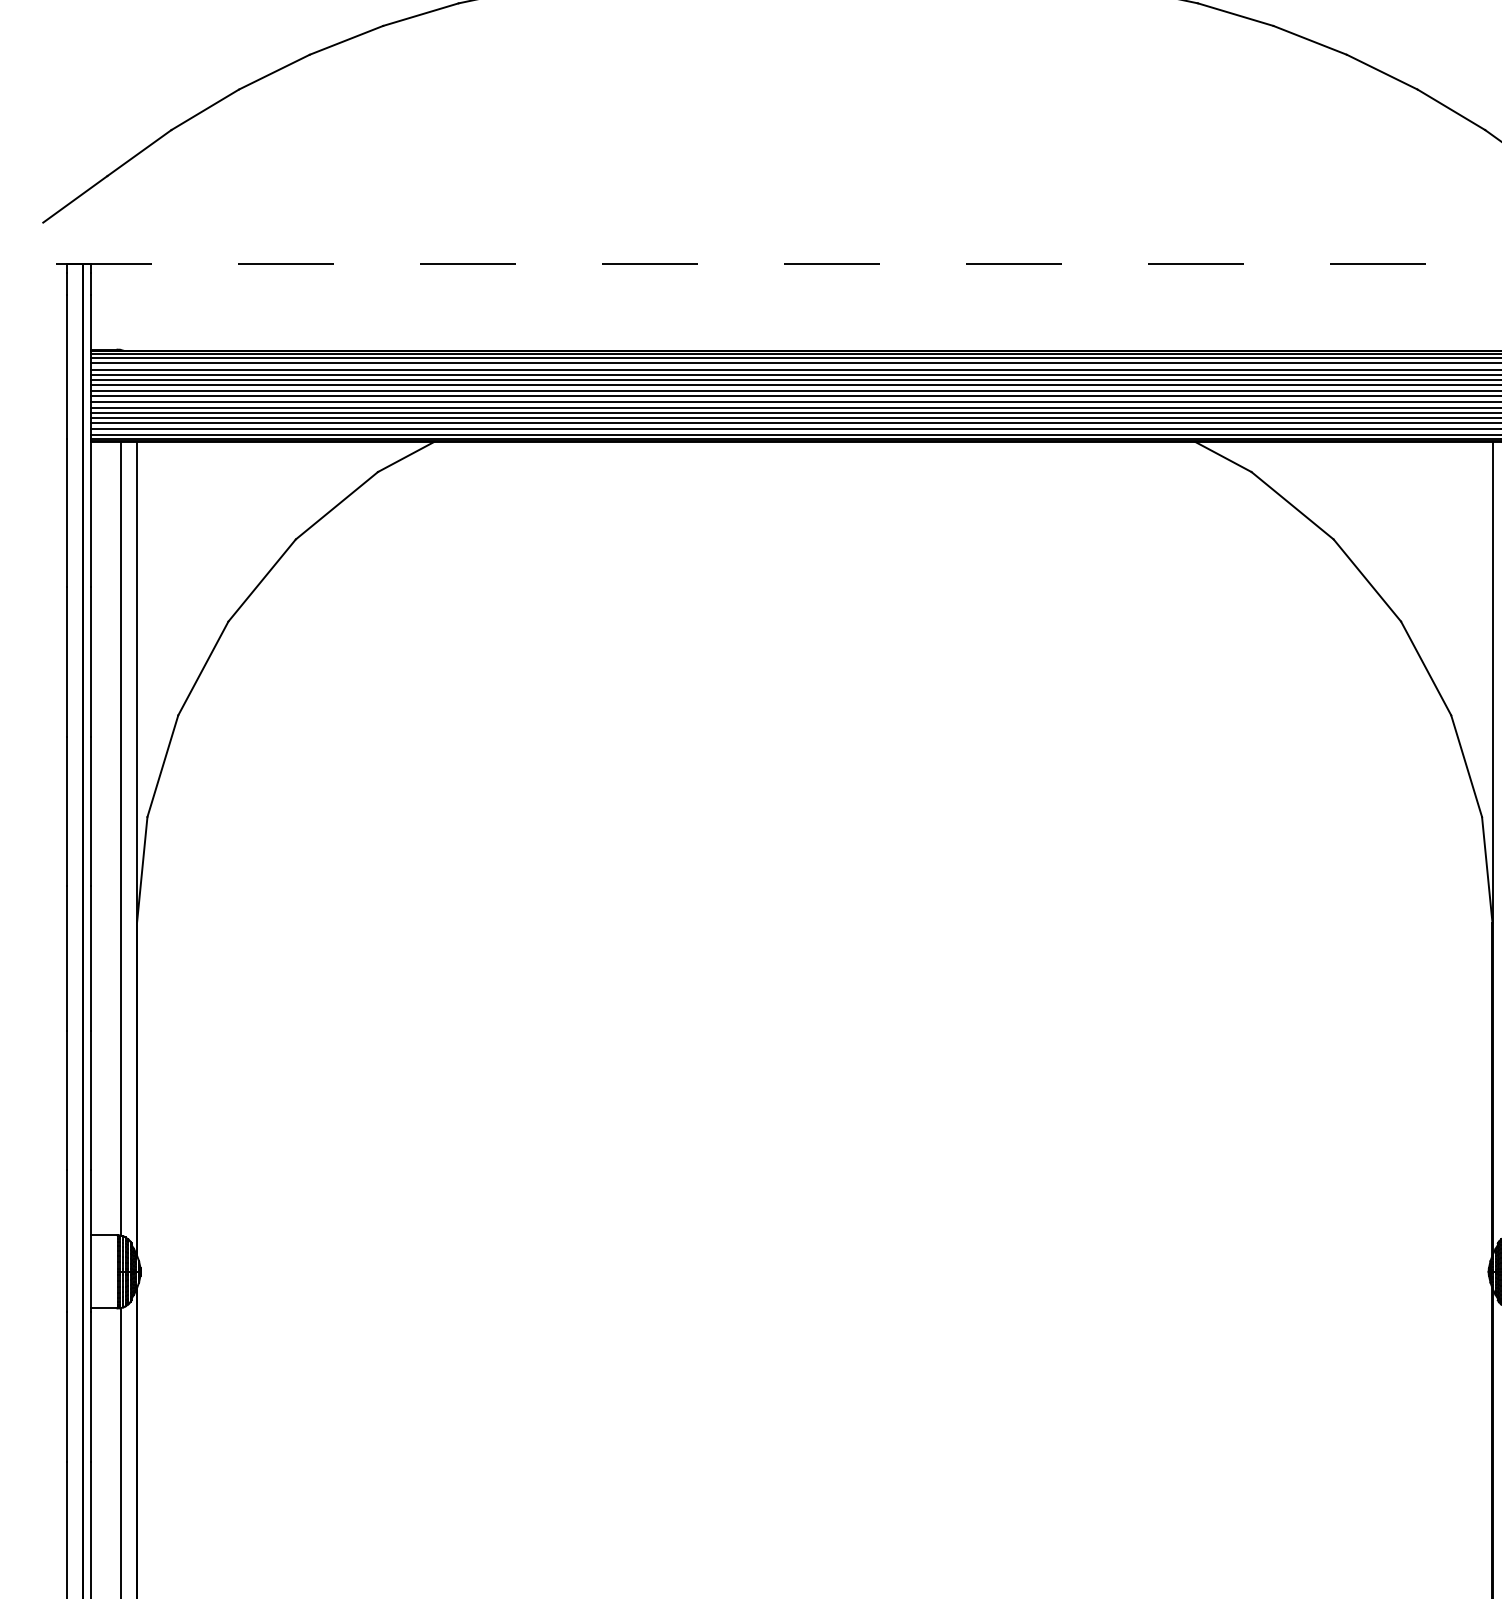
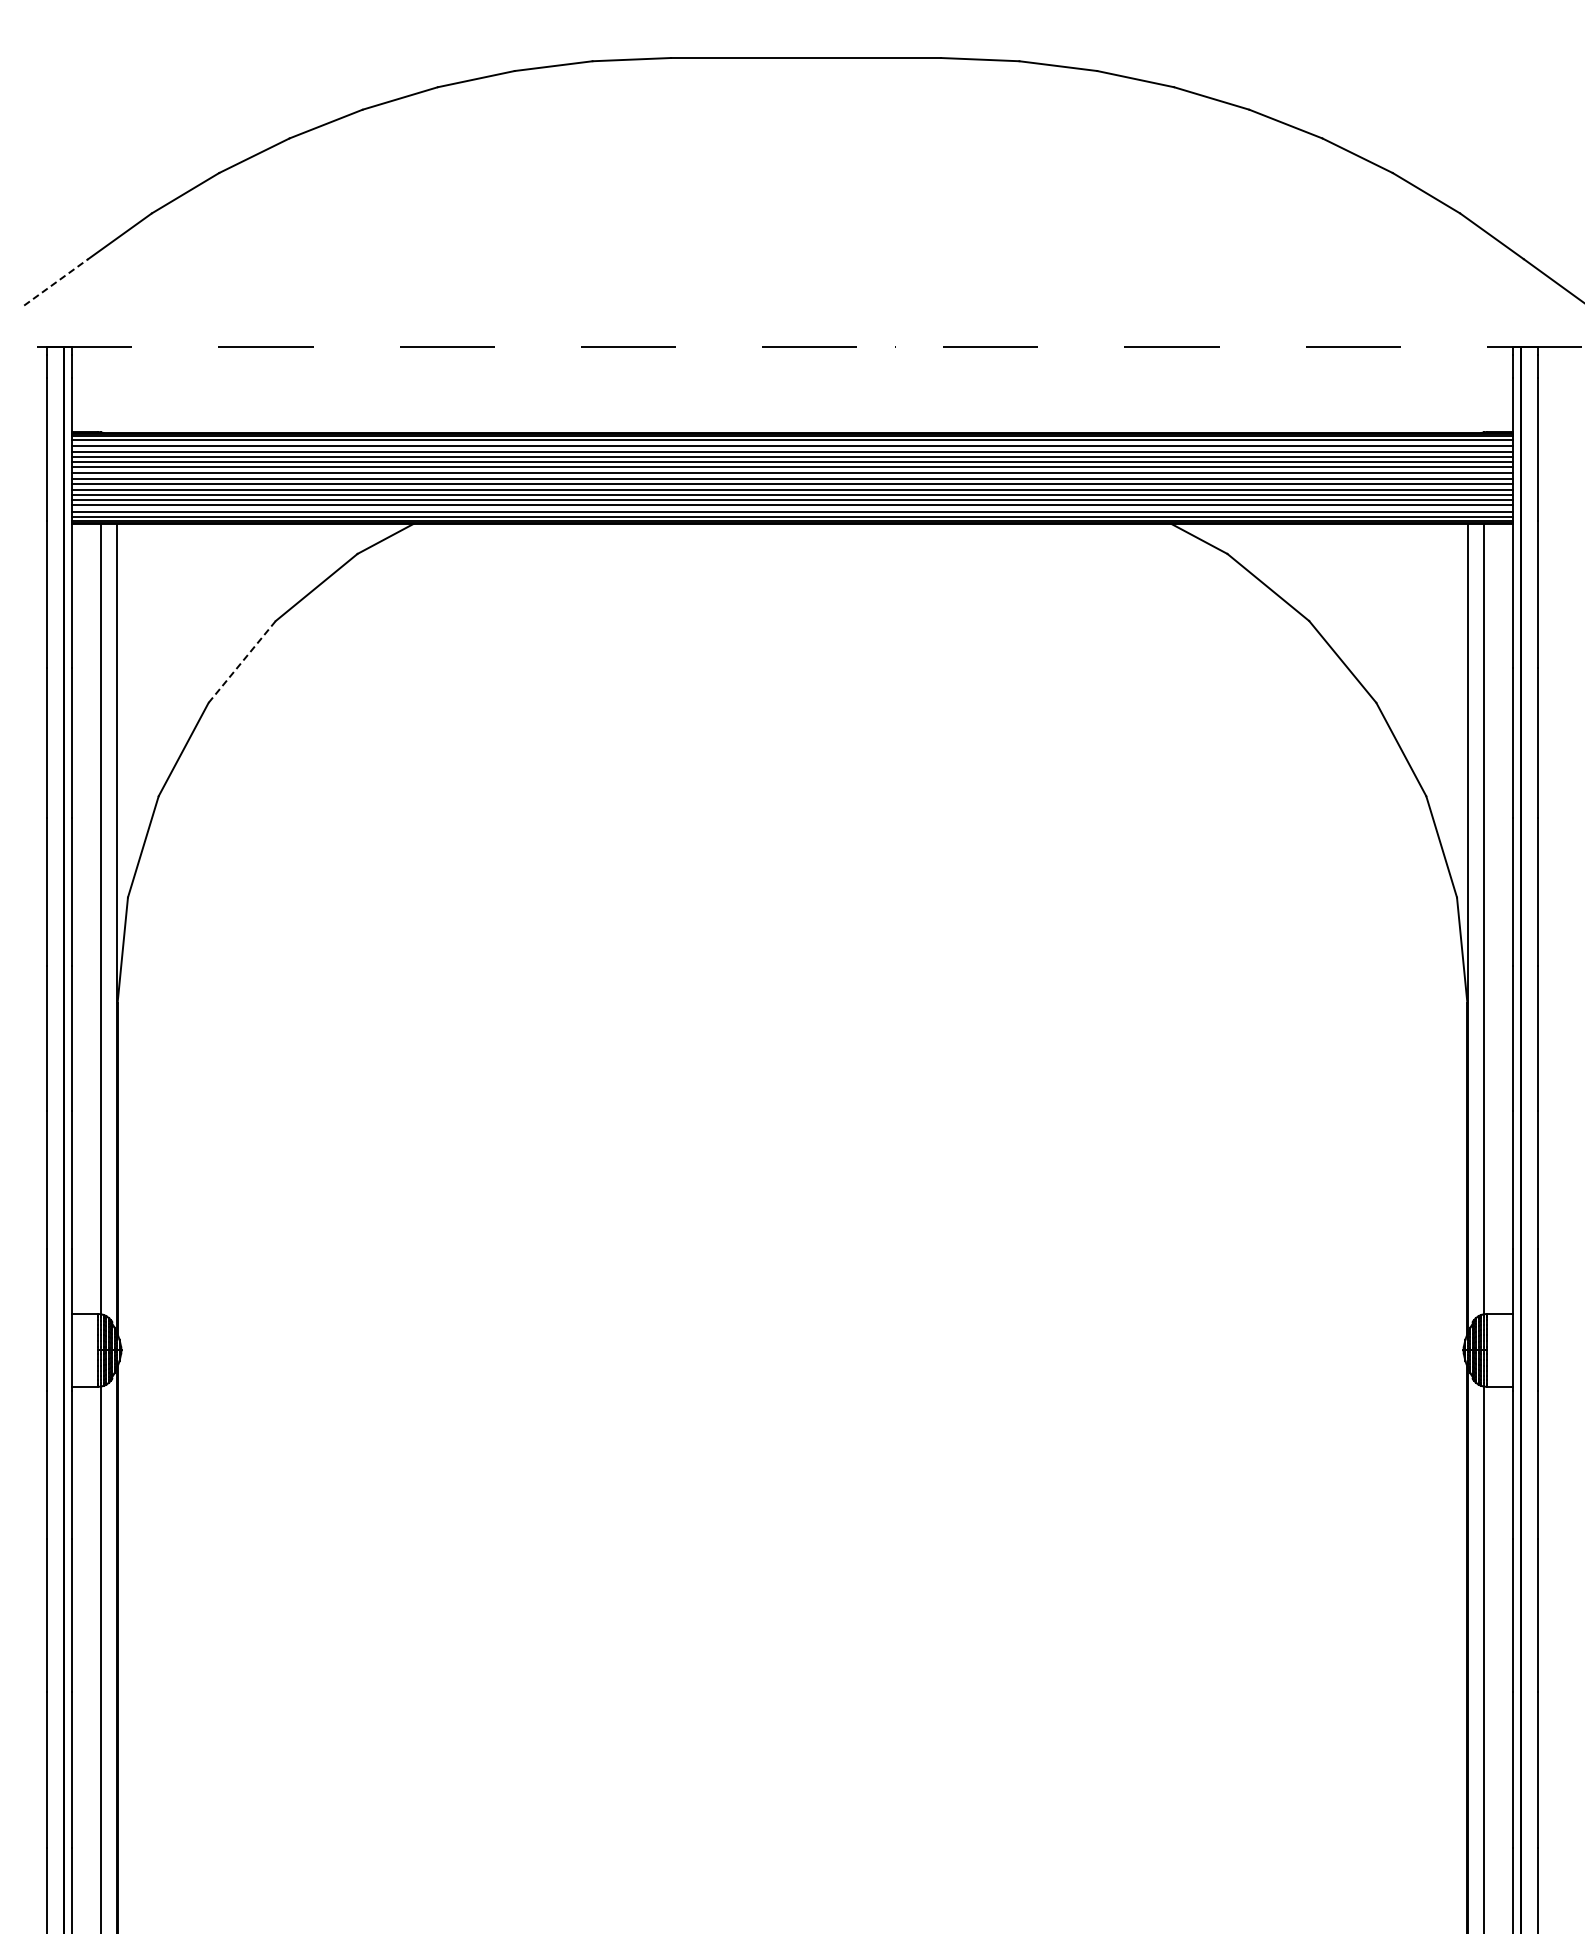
line: (75, 199) -> (56, 282), solid -> dashed
line: (262, 580) -> (242, 661), solid -> dashed

